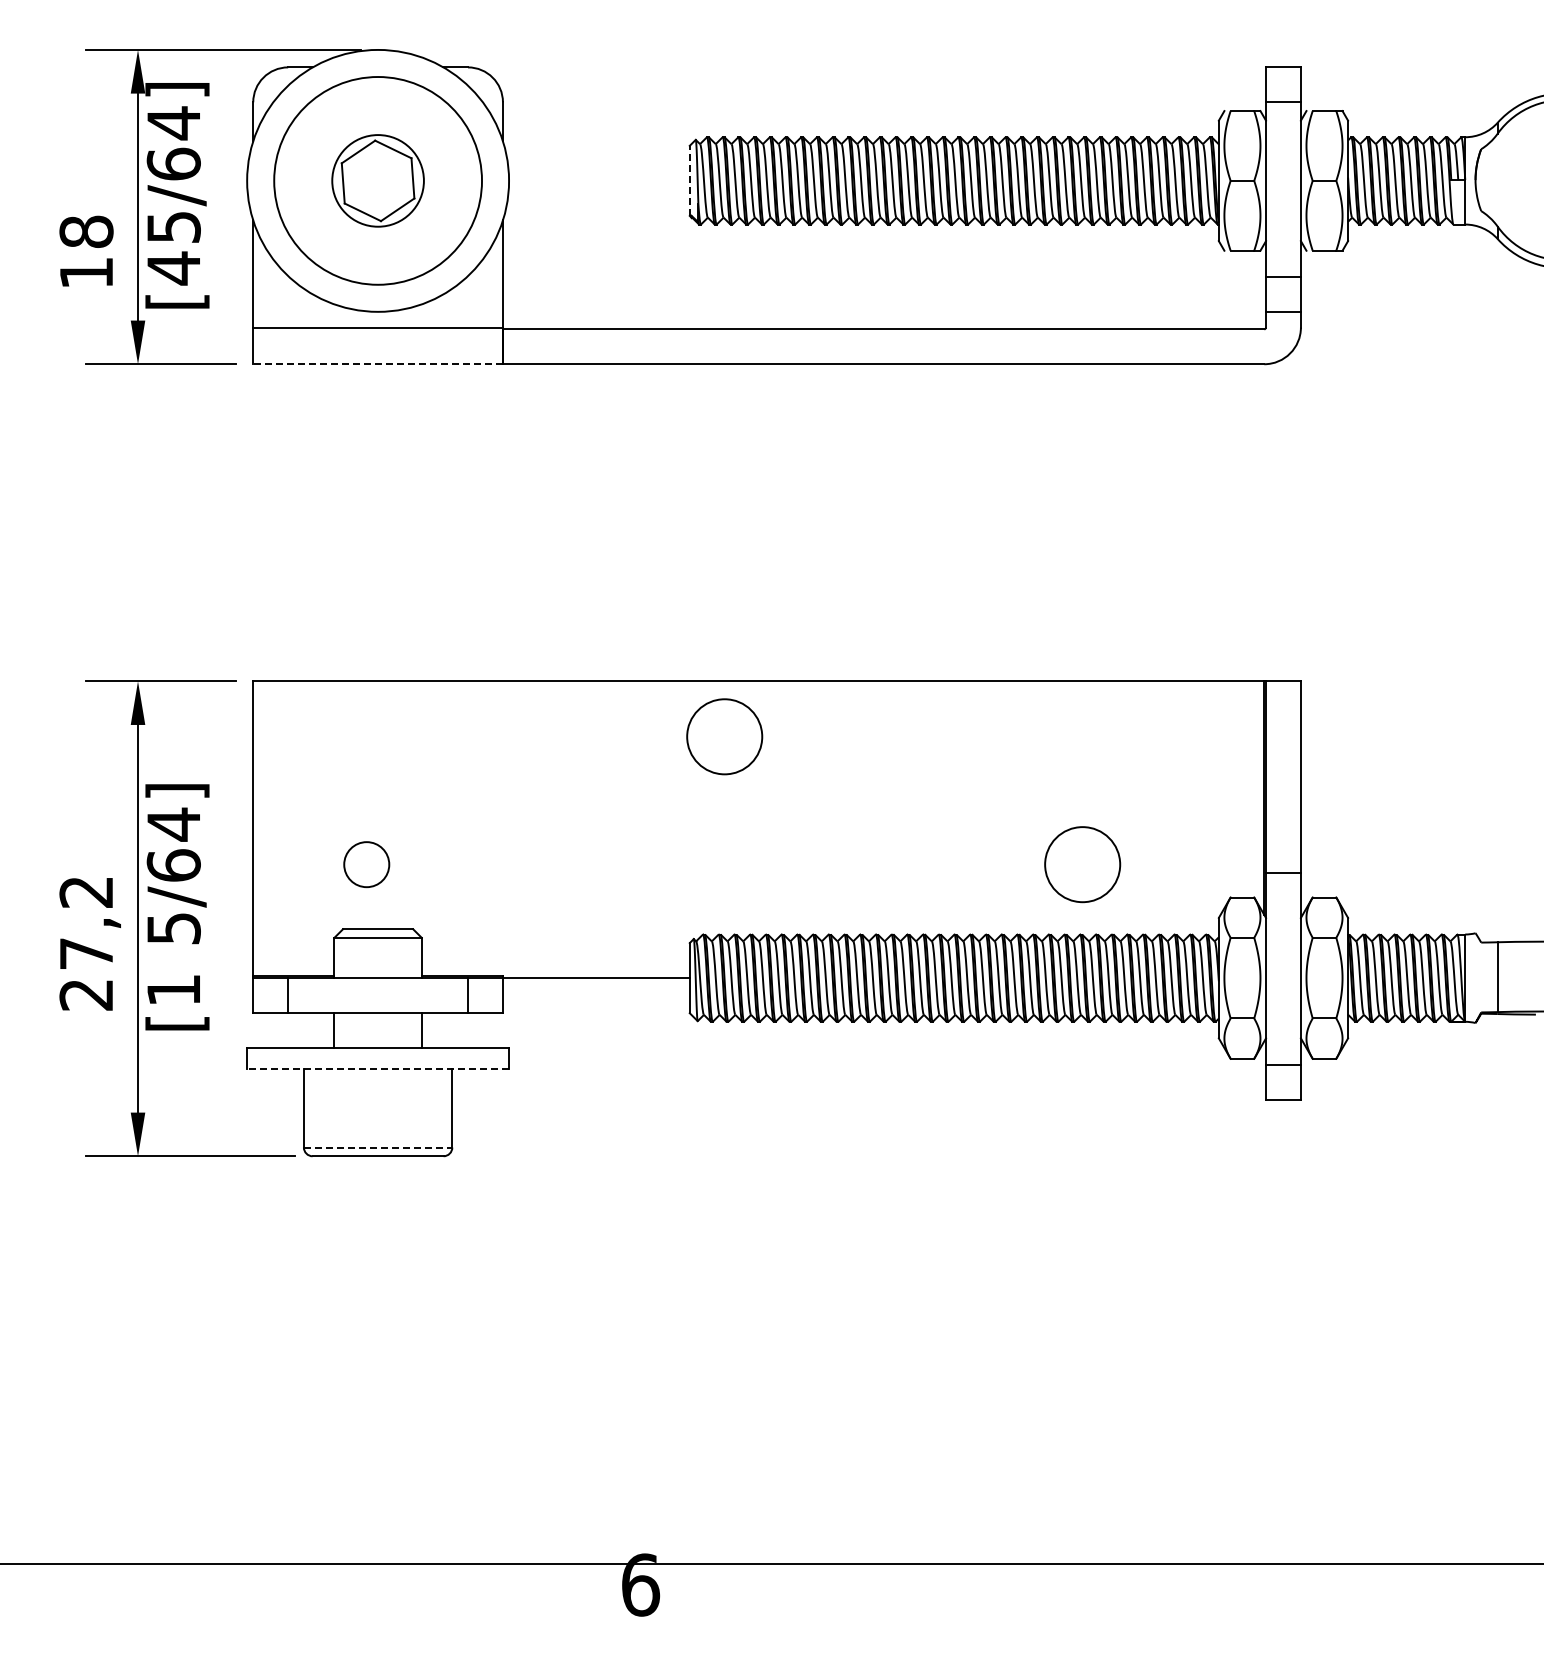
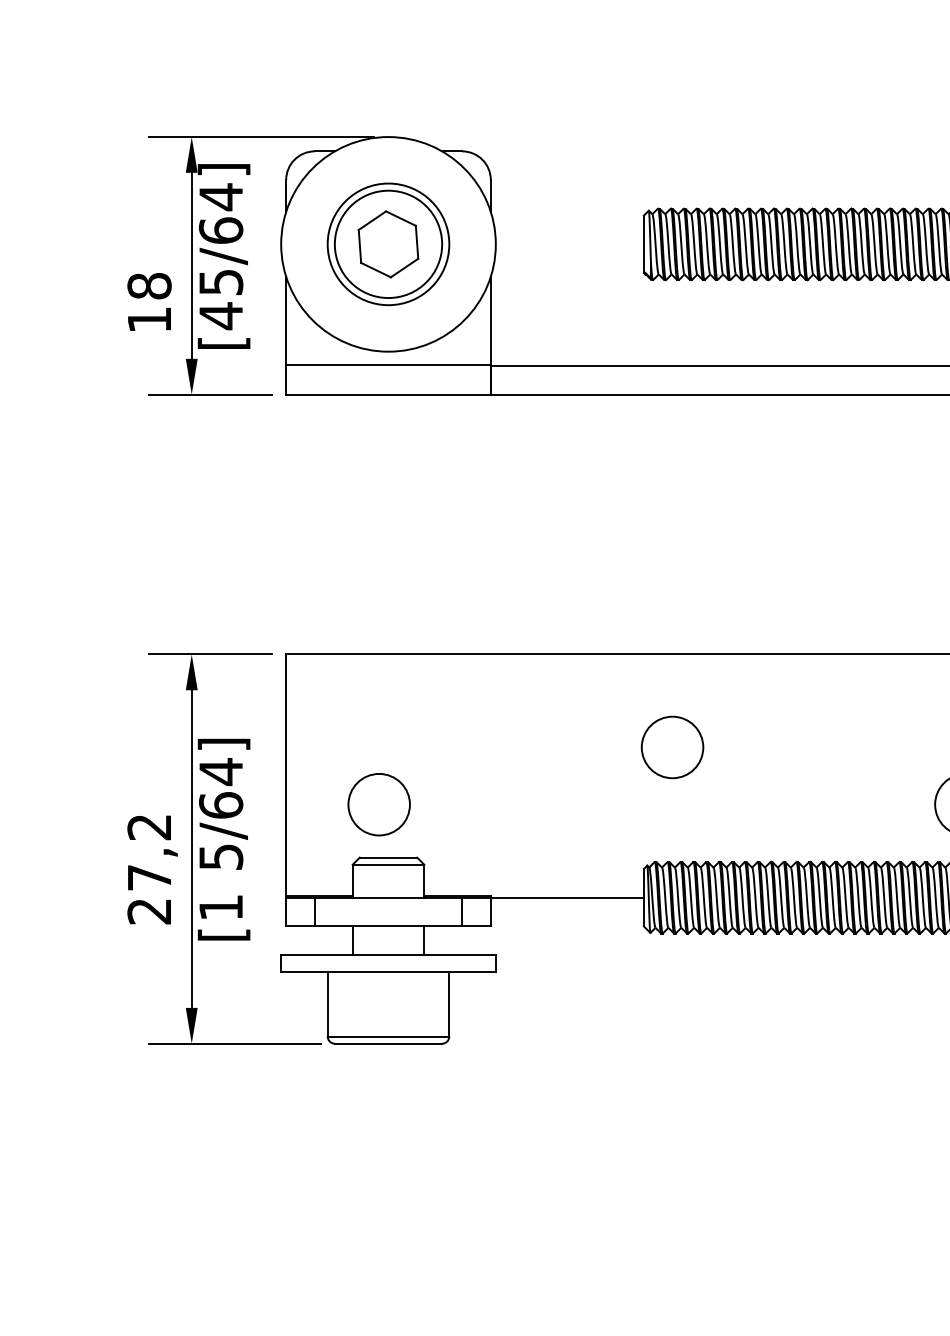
circle: (377, 180) -> (388, 244), size x0.71
circle: (377, 180) -> (388, 244), size x1.43
line: (689, 180) -> (643, 244), dashed -> solid
line: (378, 364) -> (388, 394), dashed -> solid
circle: (724, 736) -> (672, 747), moved
circle: (366, 864) -> (378, 804), size x1.67
line: (378, 1068) -> (388, 971), dashed -> solid
line: (378, 1147) -> (388, 1036), dashed -> solid

